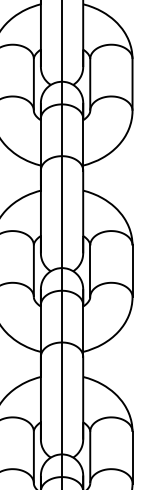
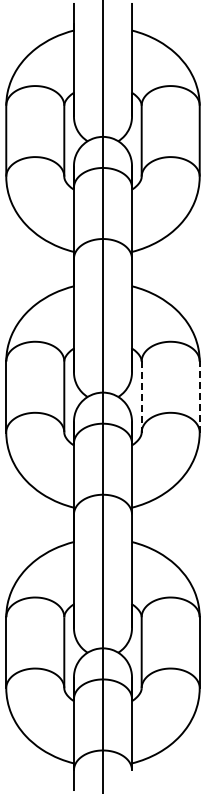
line: (90, 270) -> (141, 396), solid -> dashed
line: (132, 270) -> (199, 396), solid -> dashed

